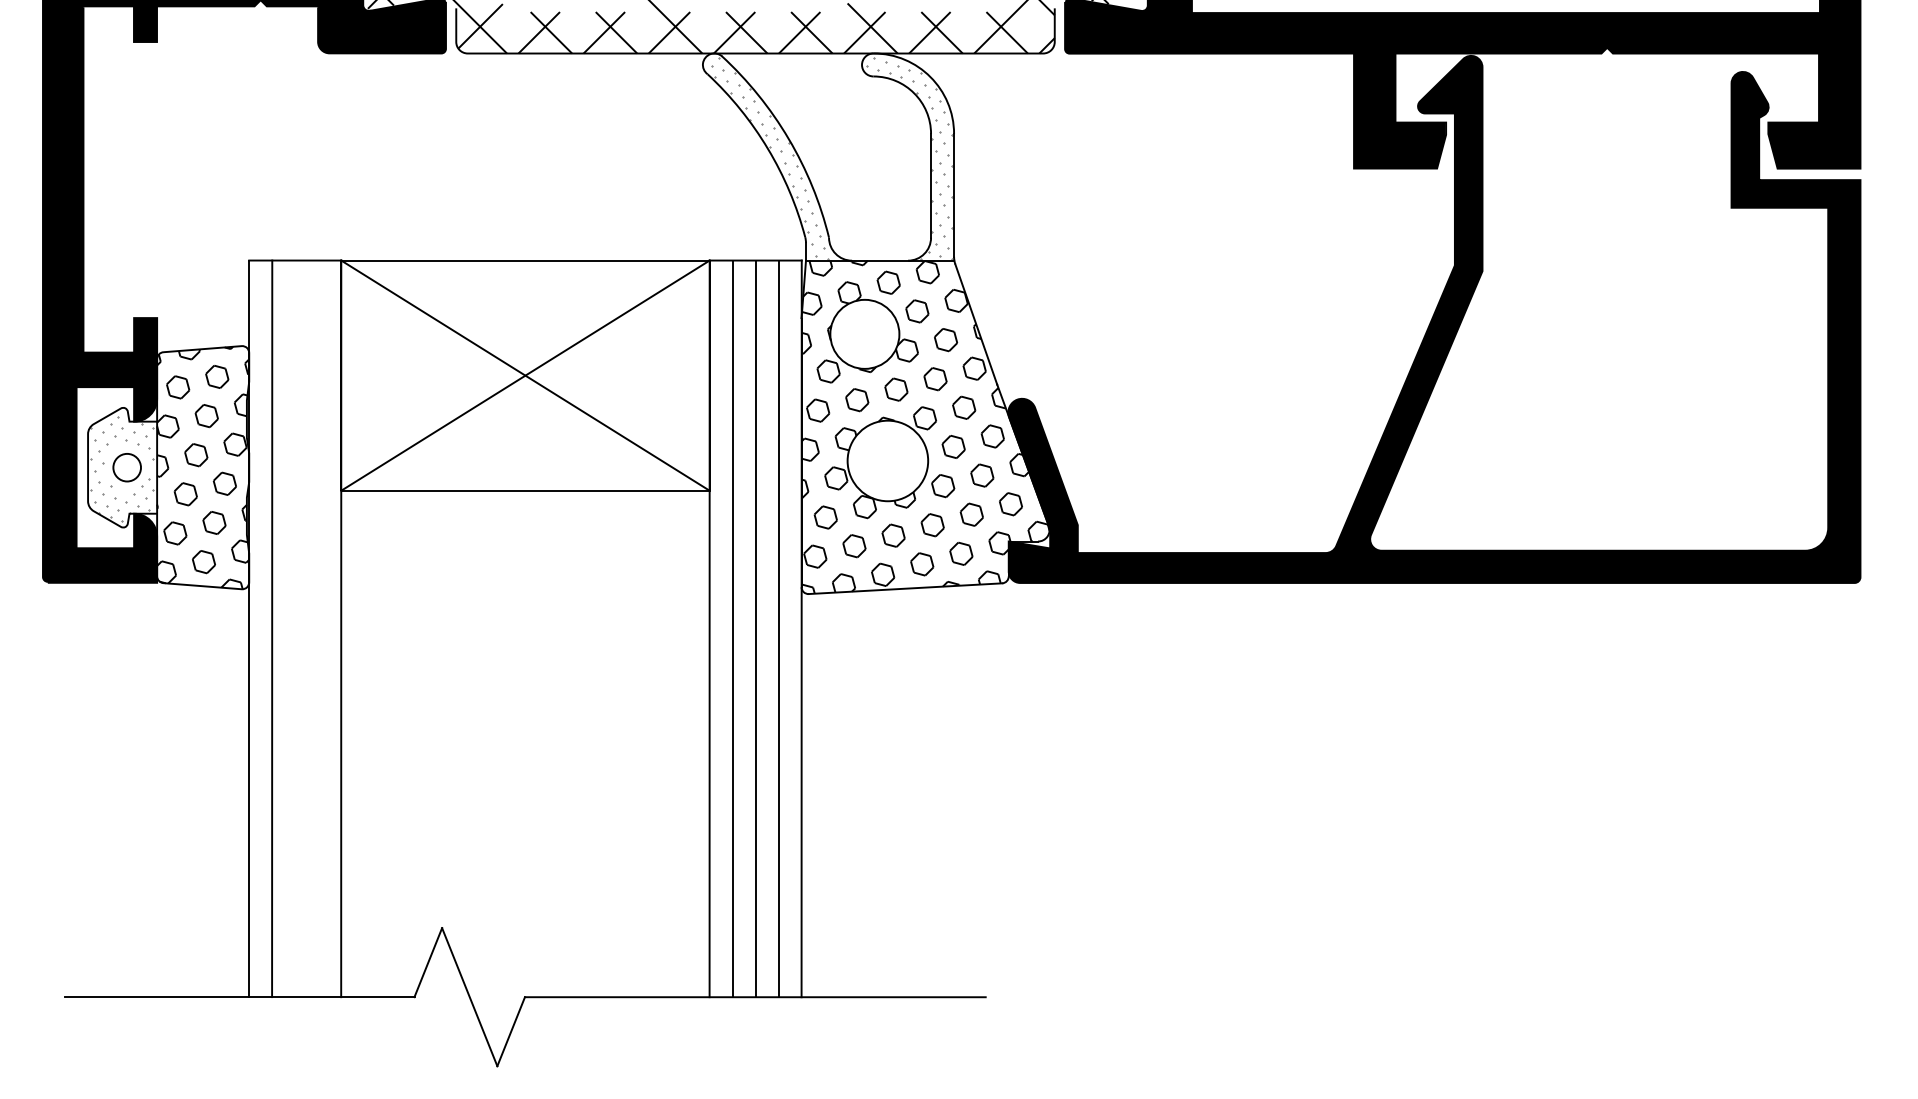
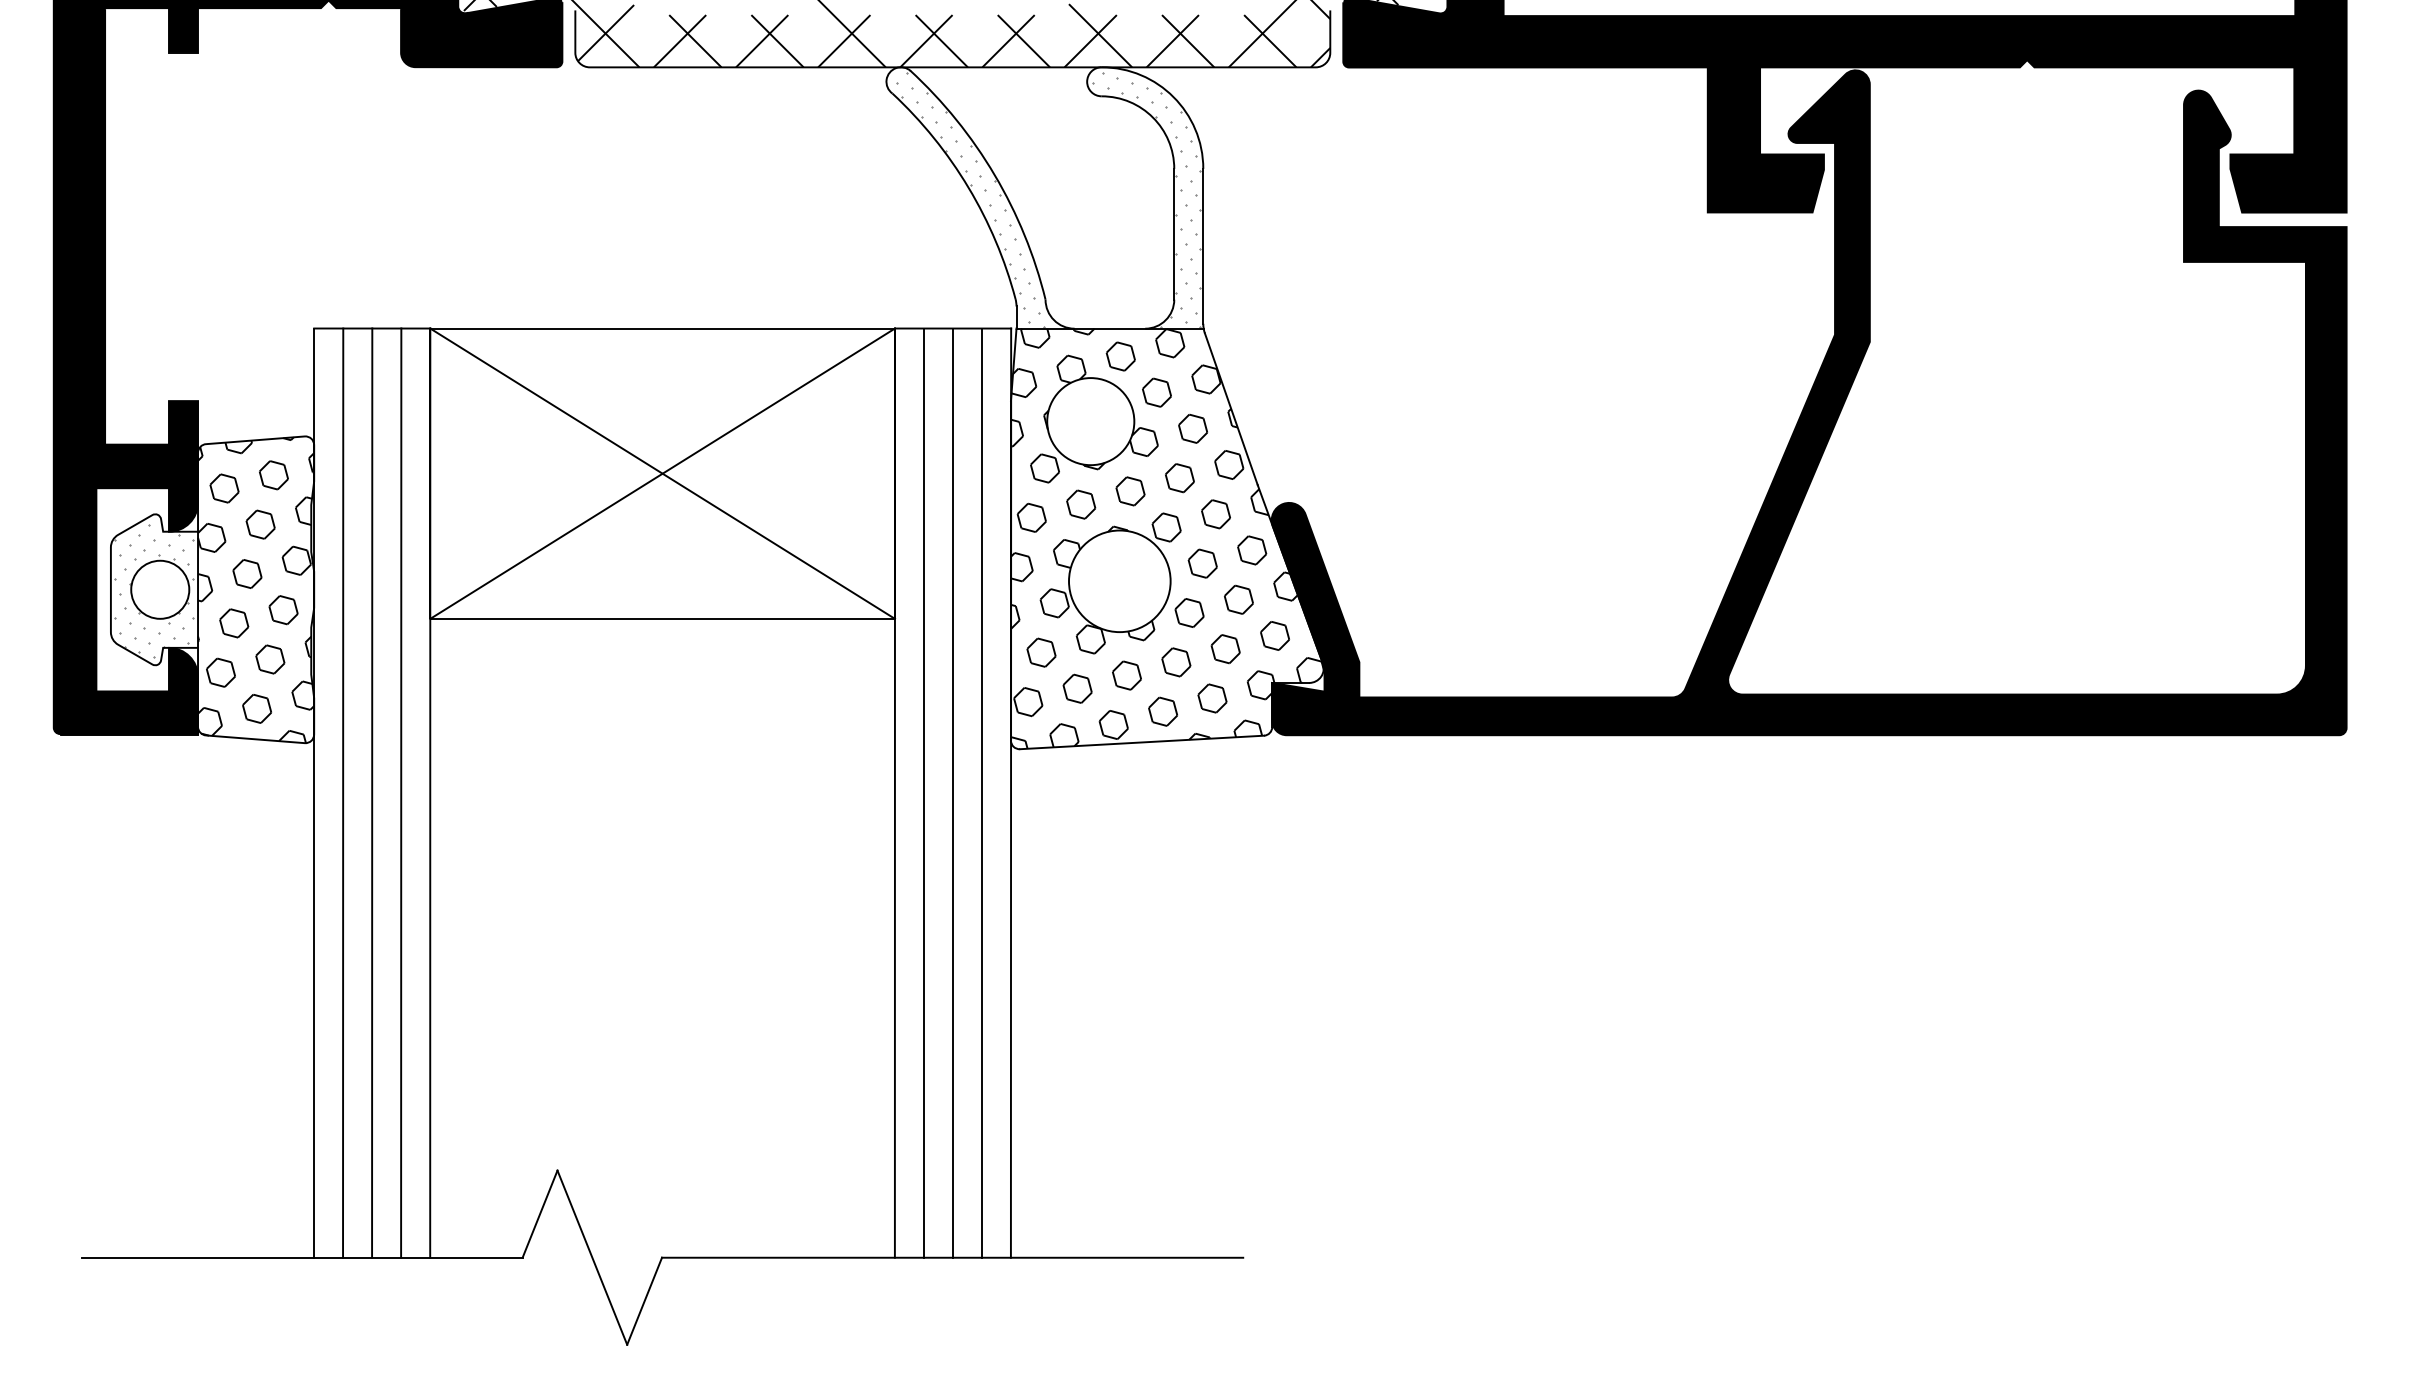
circle: (127, 467) -> (160, 589), size x1.67
line: (295, 628) -> (372, 792), added
line: (318, 628) -> (401, 792), added

